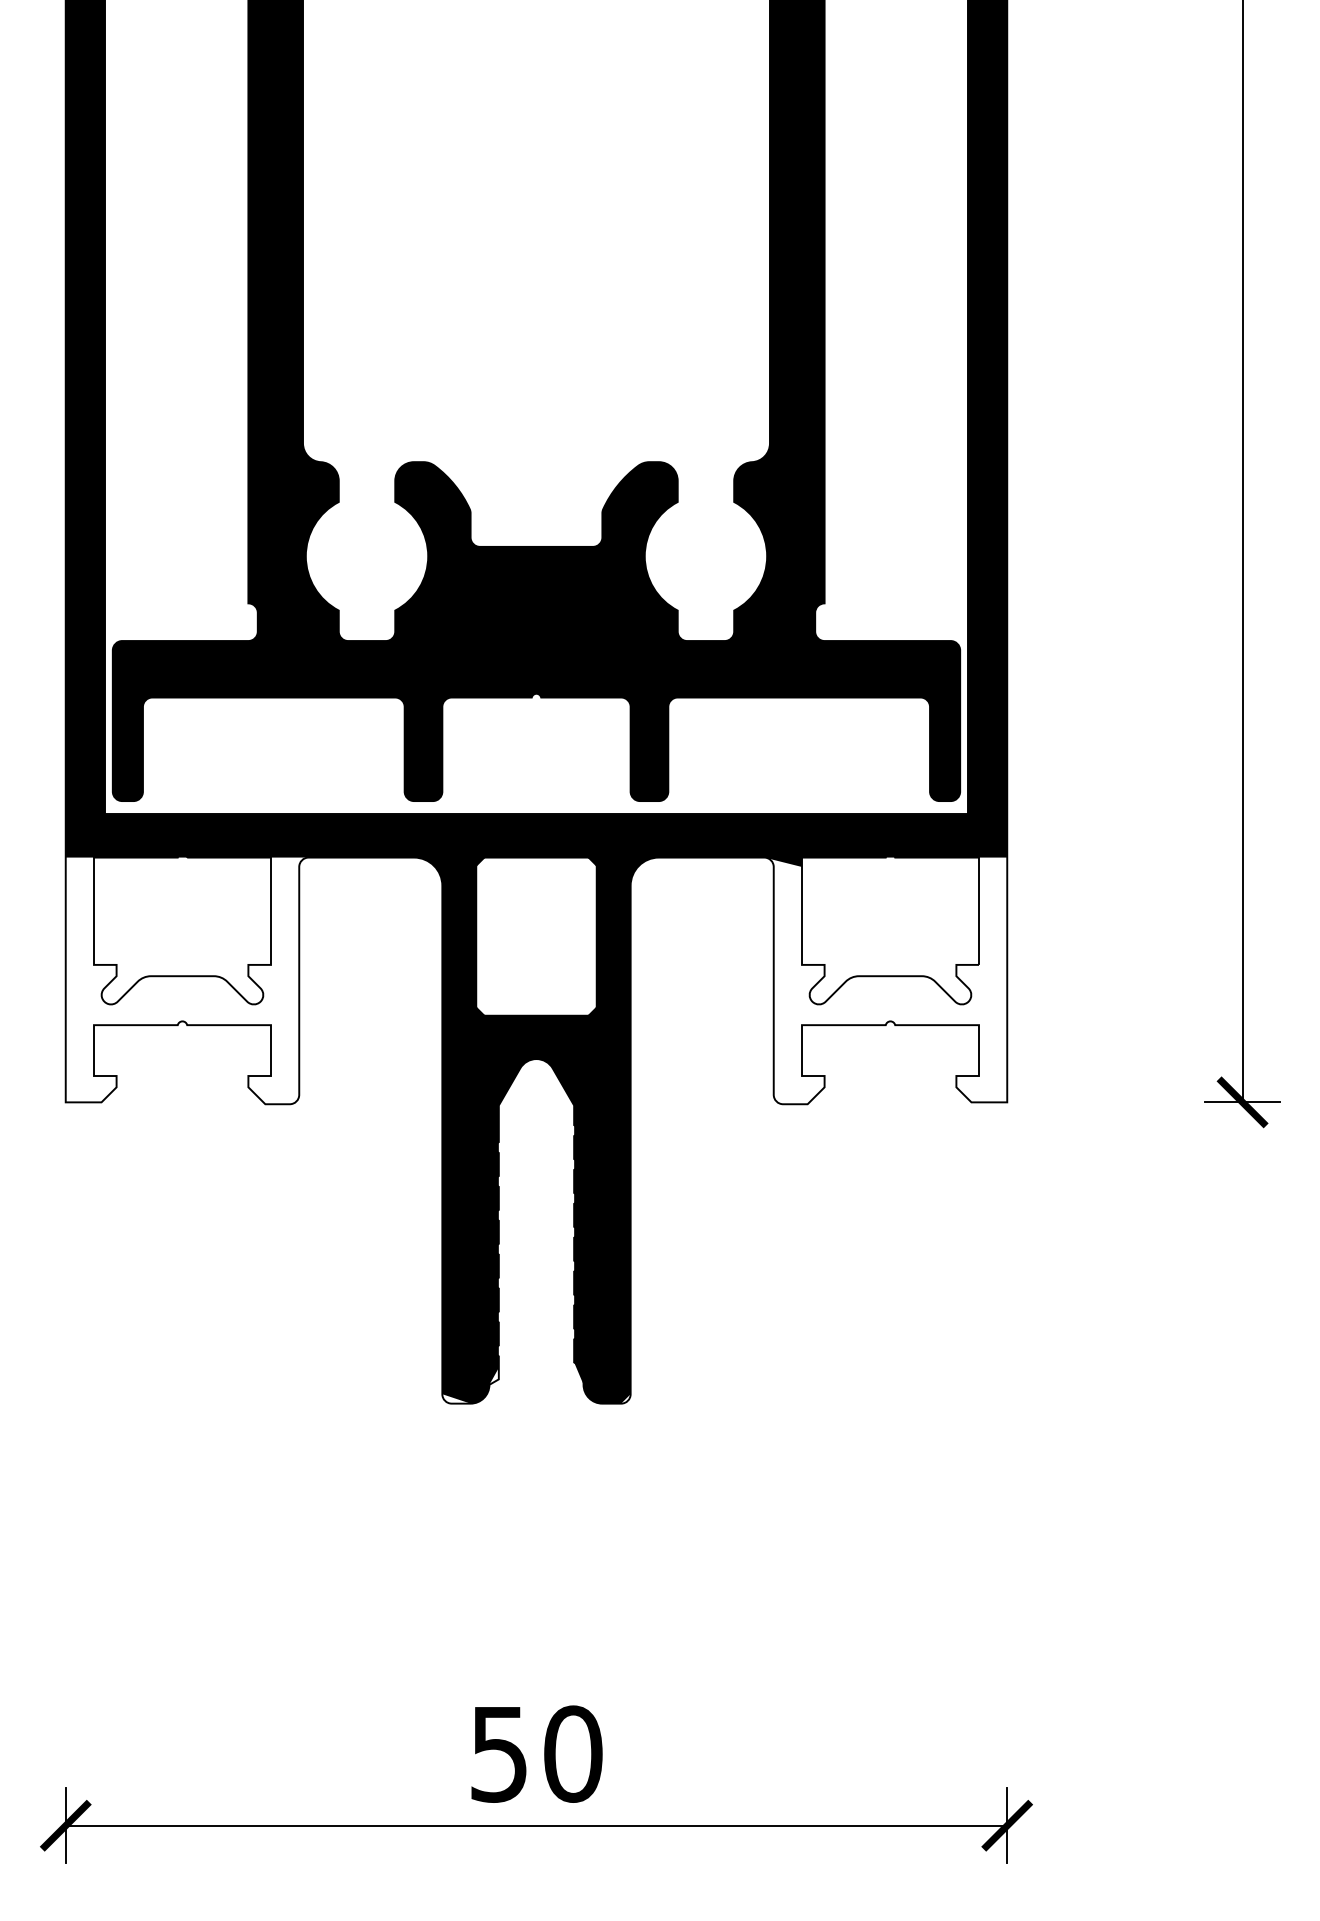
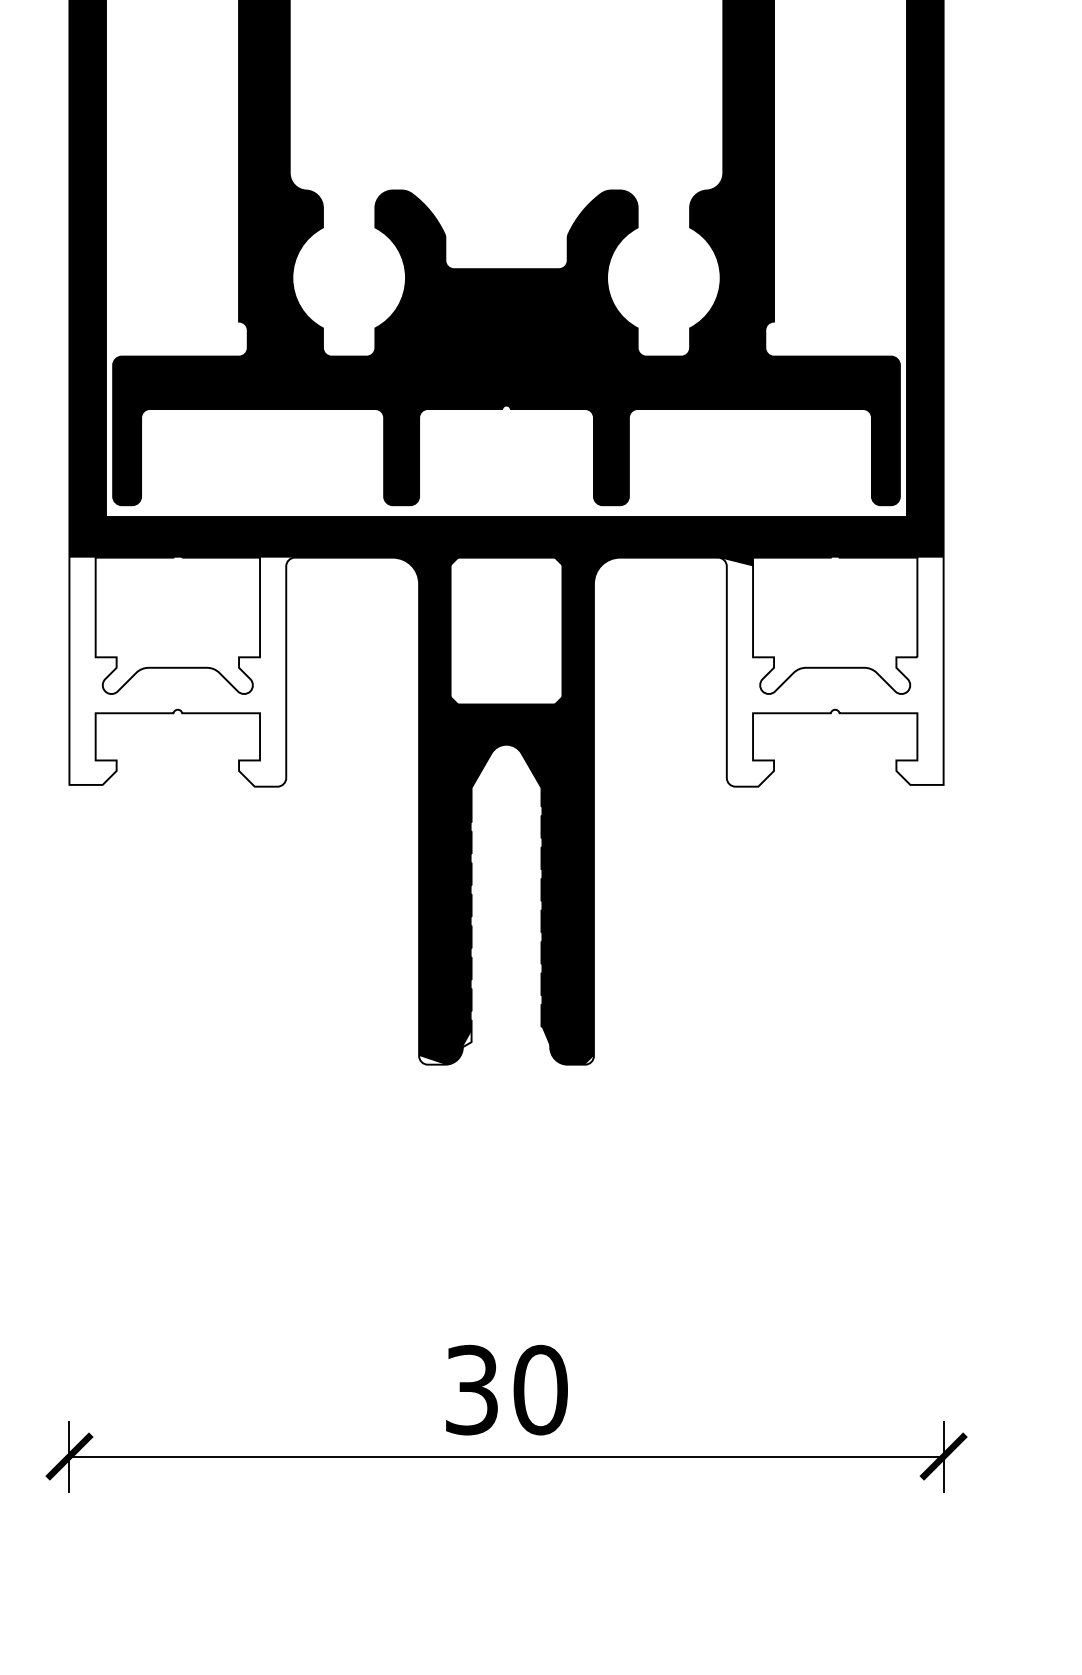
text: (499, 1753) -> (472, 1389), 50 -> 30

